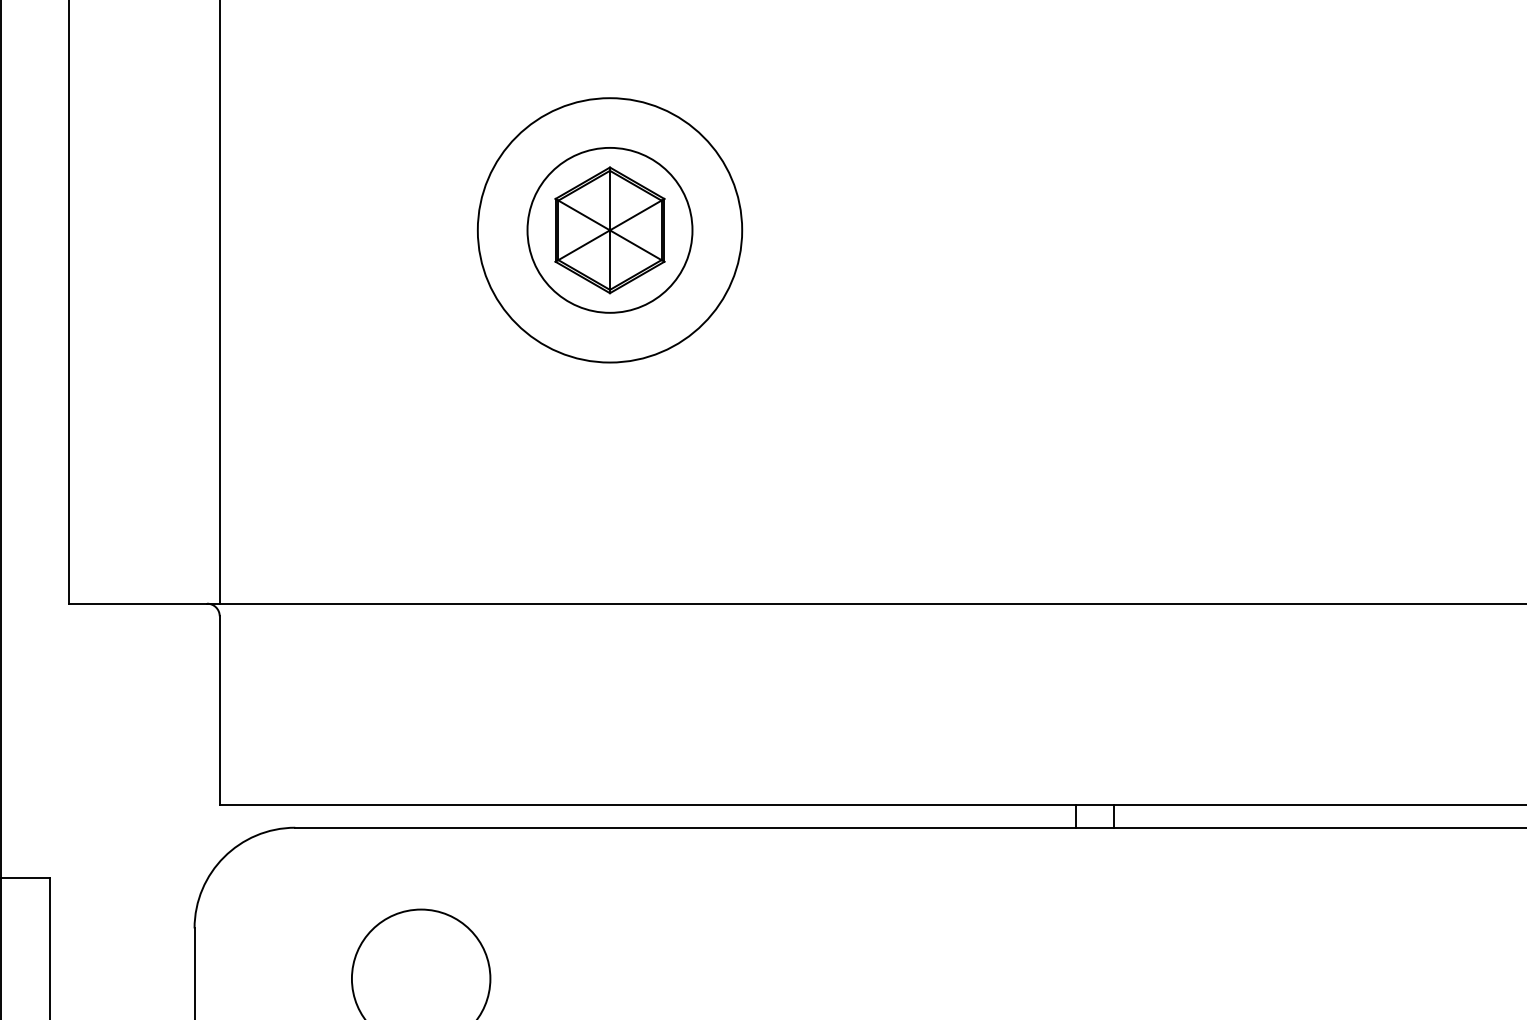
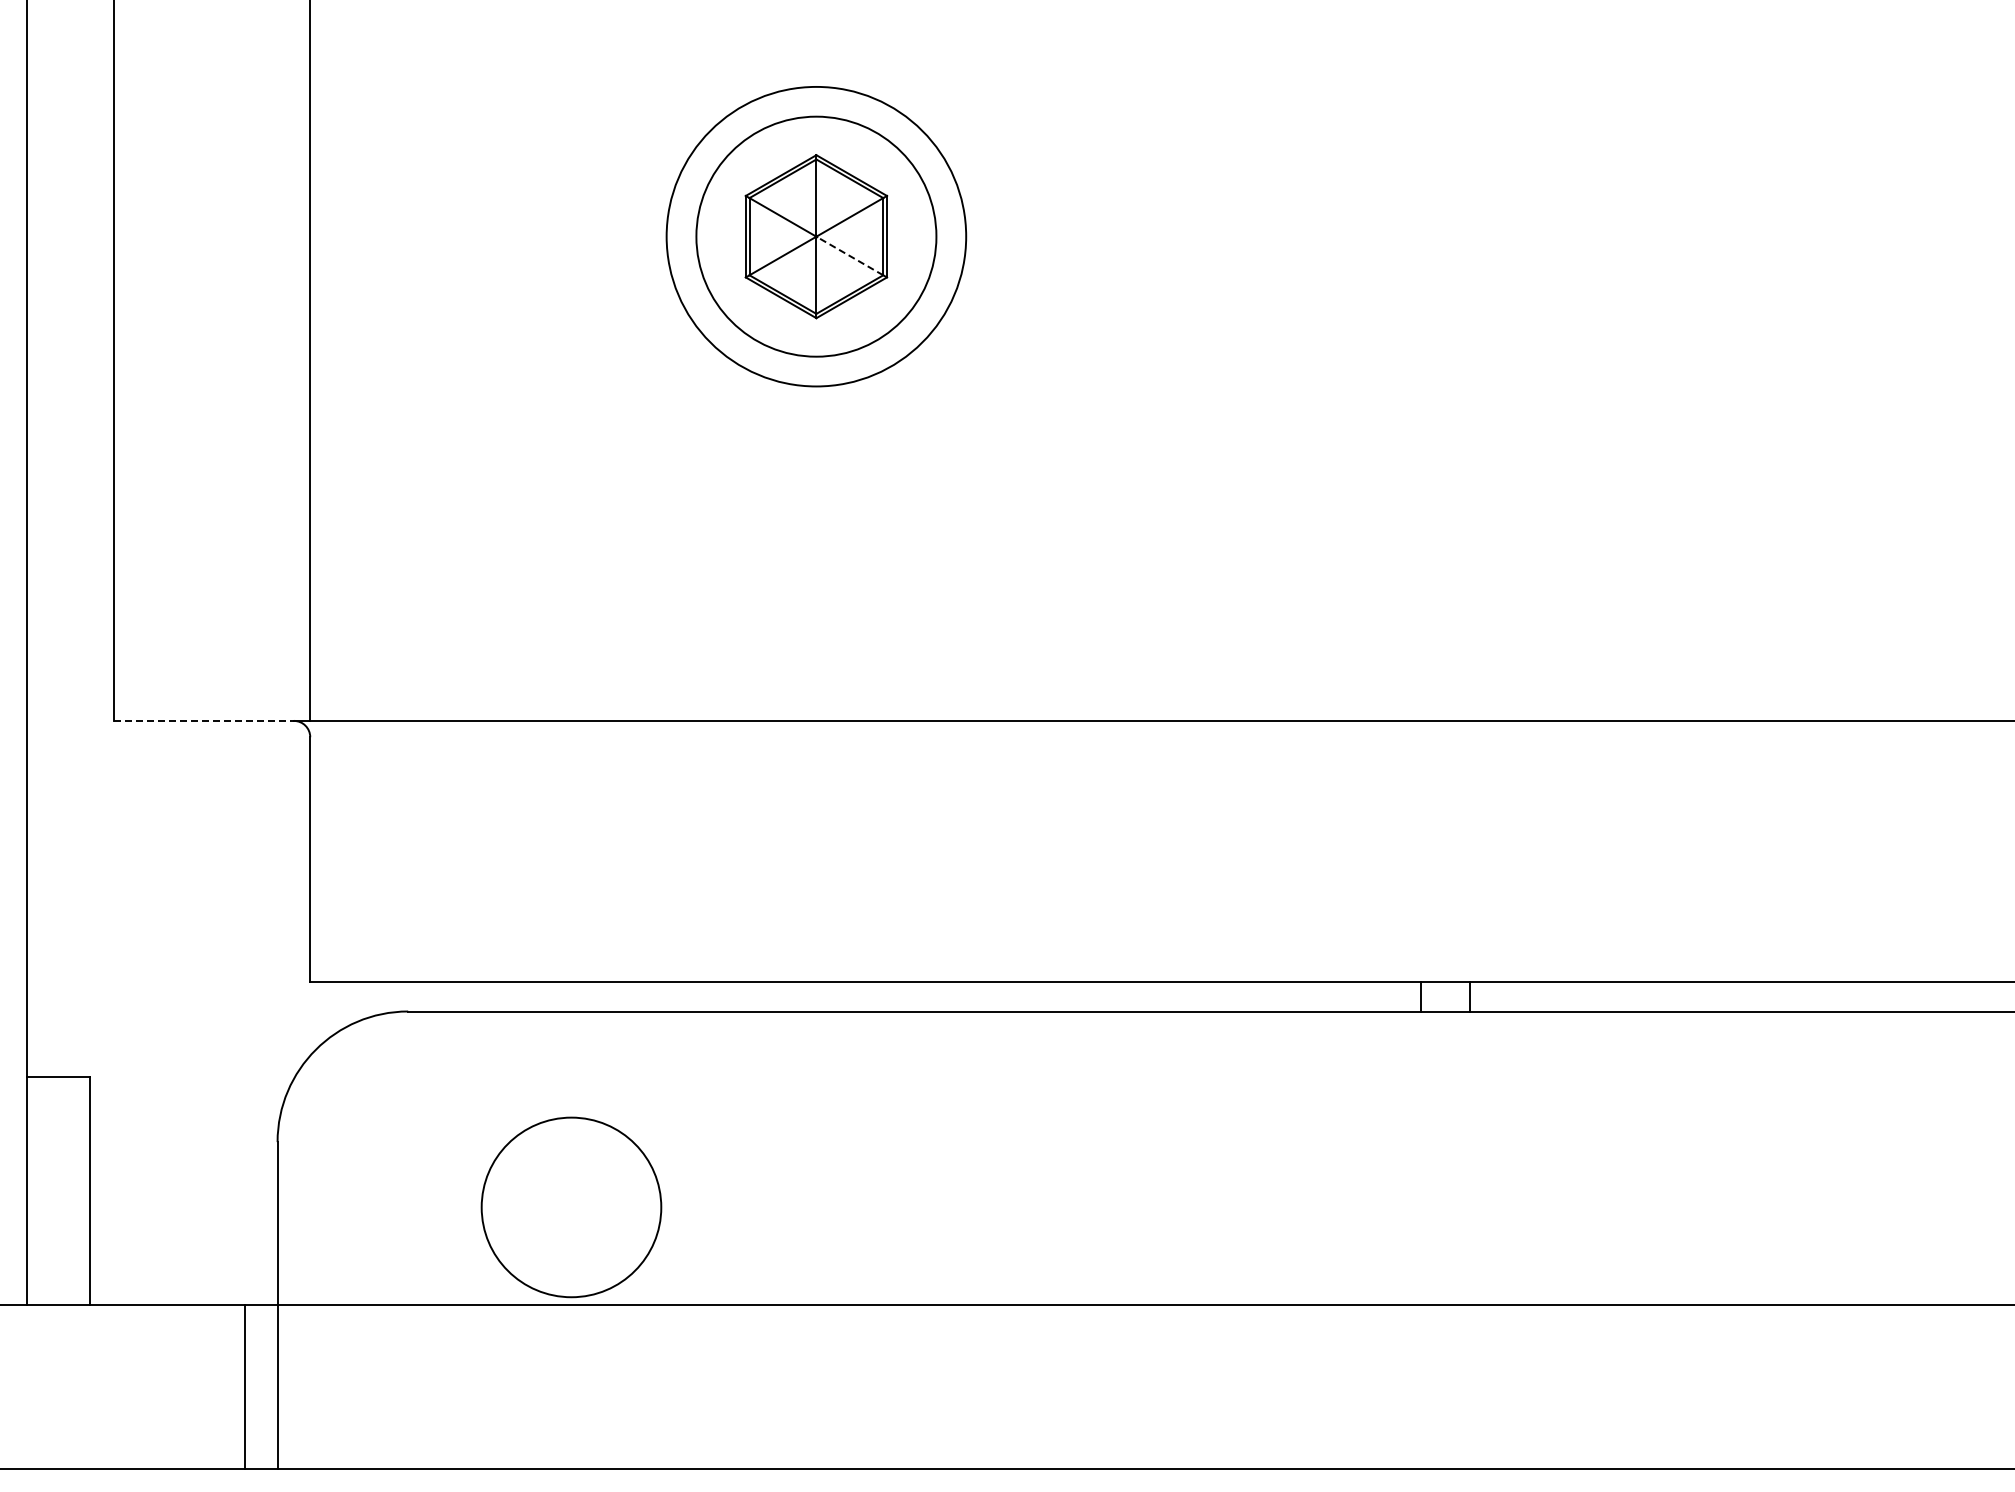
circle: (609, 230) -> (815, 236), size x0.7
circle: (610, 230) -> (816, 236), size x1.4
line: (635, 244) -> (849, 255), solid -> dashed
line: (138, 603) -> (204, 720), solid -> dashed

